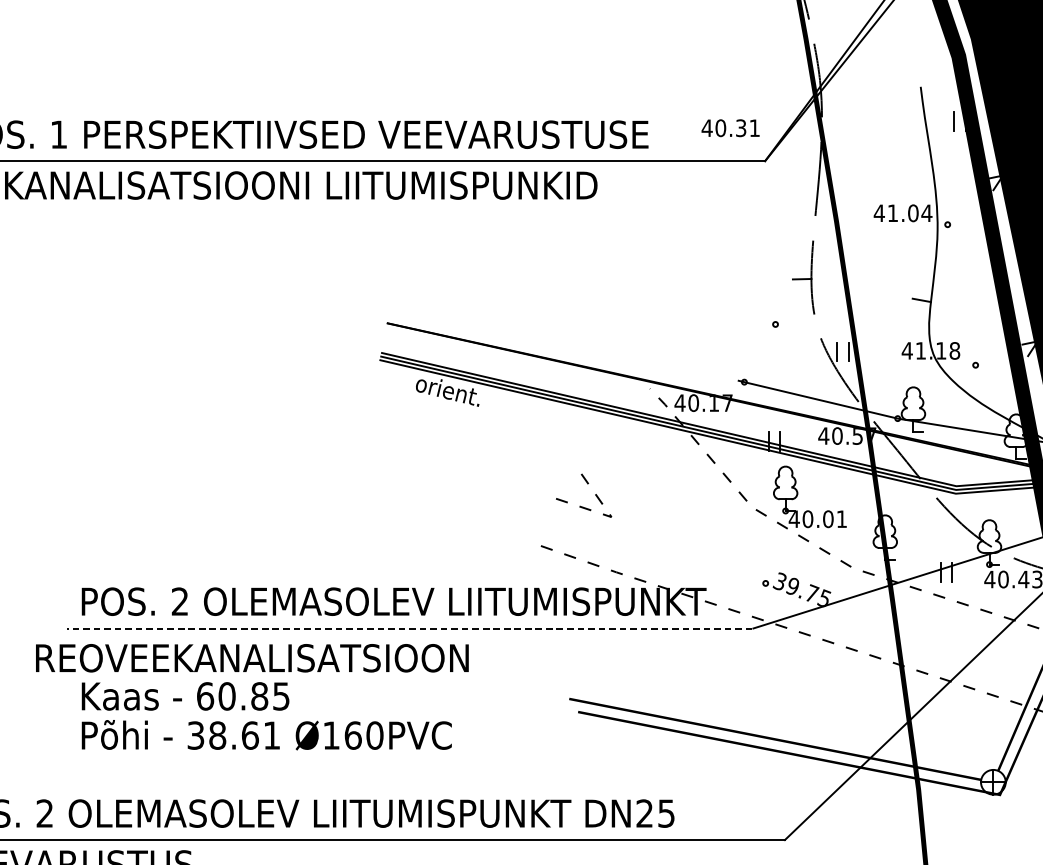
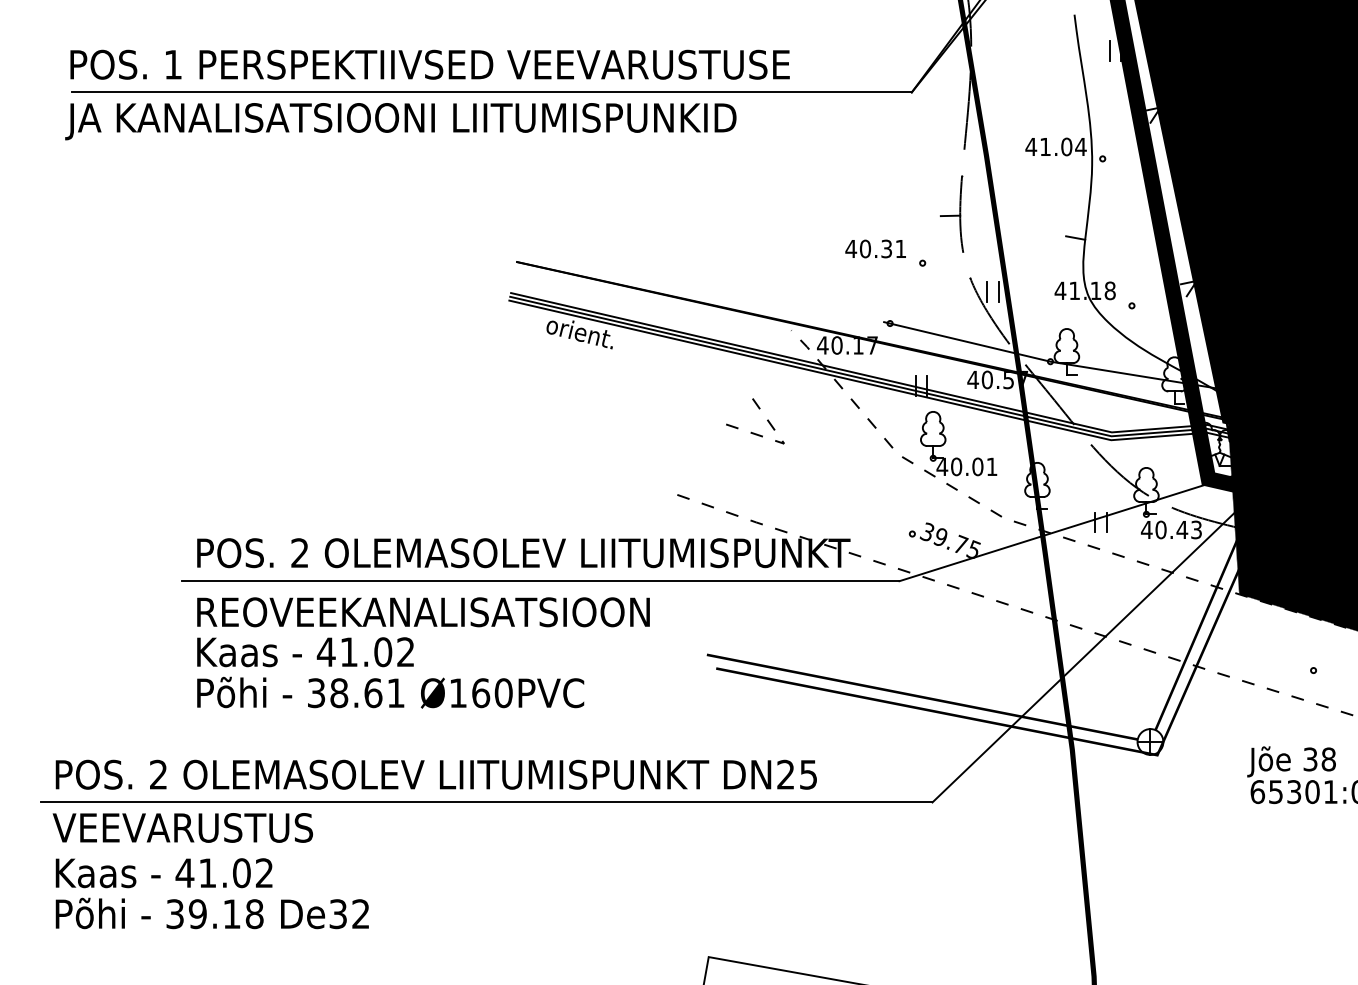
text: (730, 127) -> (875, 248), moved
line: (580, 505) -> (751, 431), moved
line: (409, 628) -> (539, 581), dashed -> solid
text: (252, 658) -> (423, 612), moved
text: (242, 696) -> (365, 652), 60.85 -> 41.02

